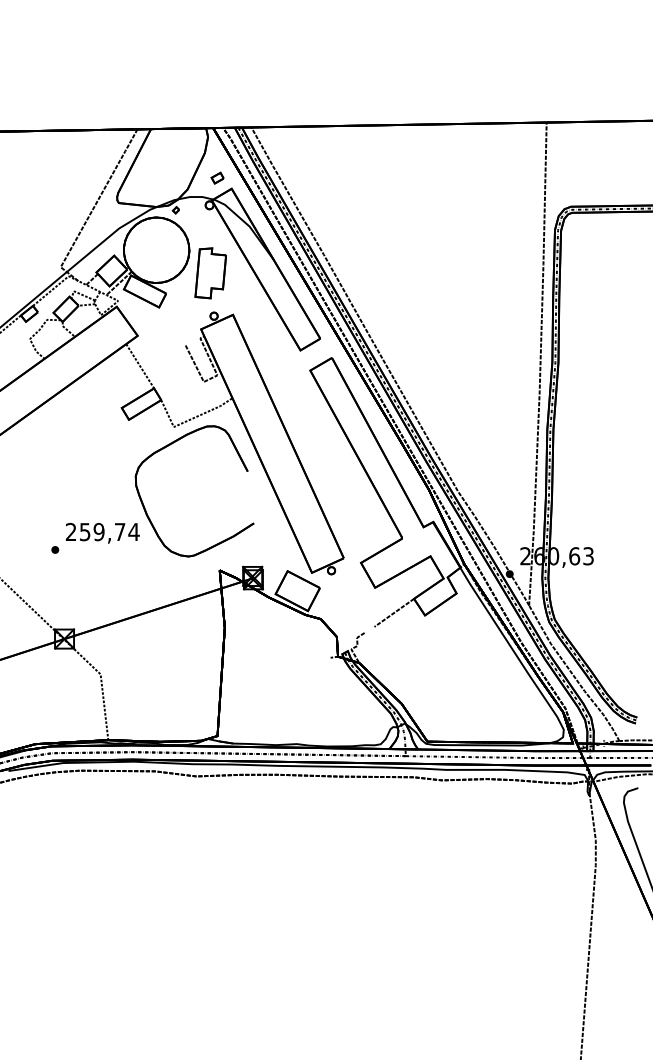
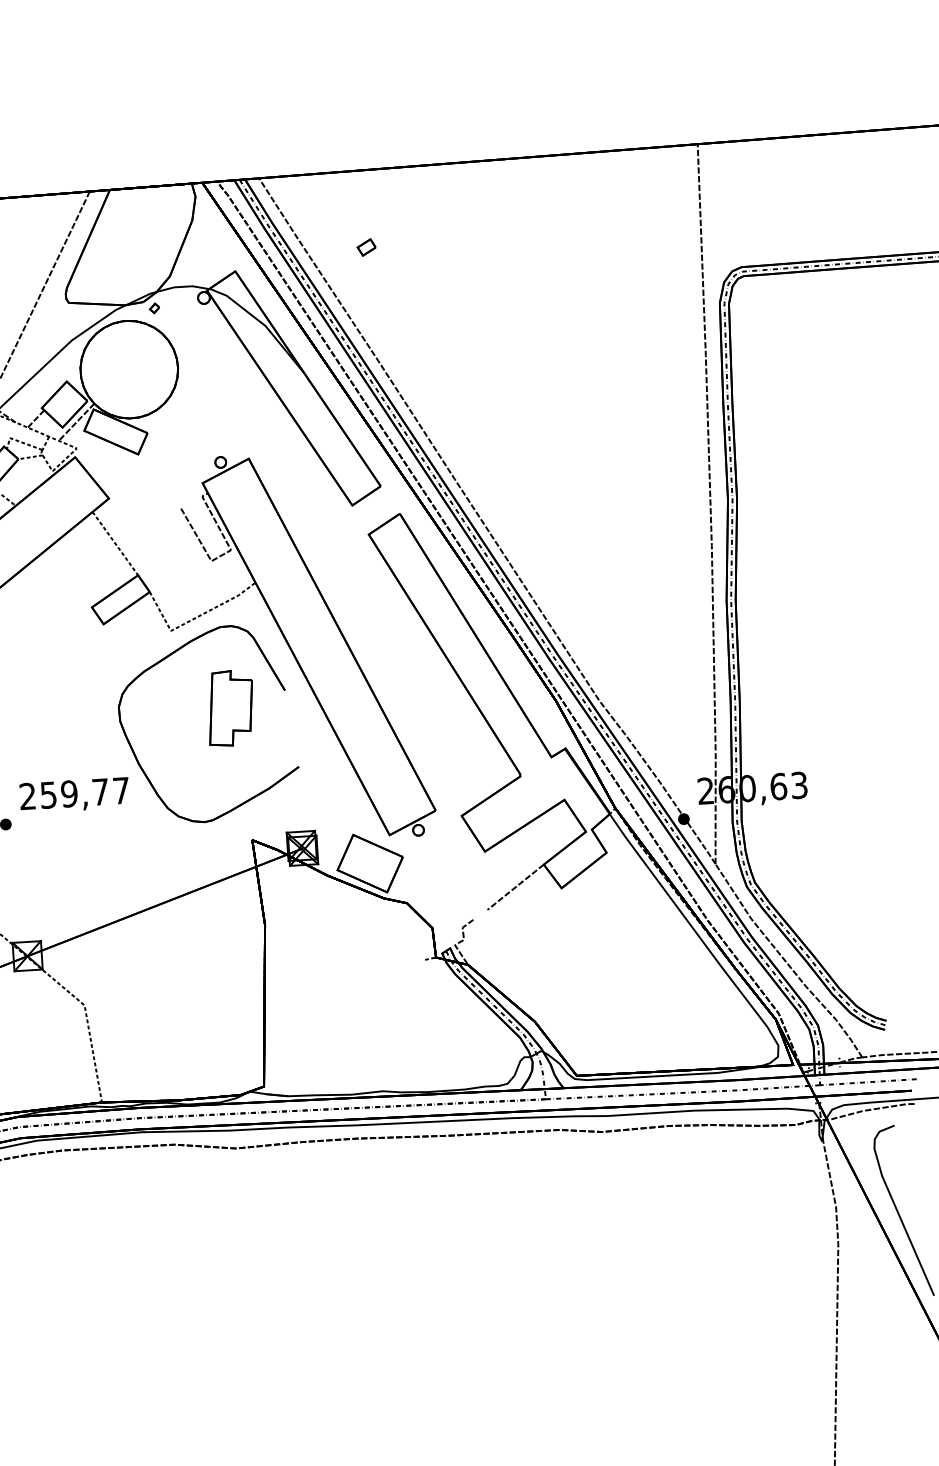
part: (217, 177) -> (366, 246), moved
part: (210, 273) -> (230, 708), moved
text: (133, 531) -> (120, 789), 259,74 -> 259,77

